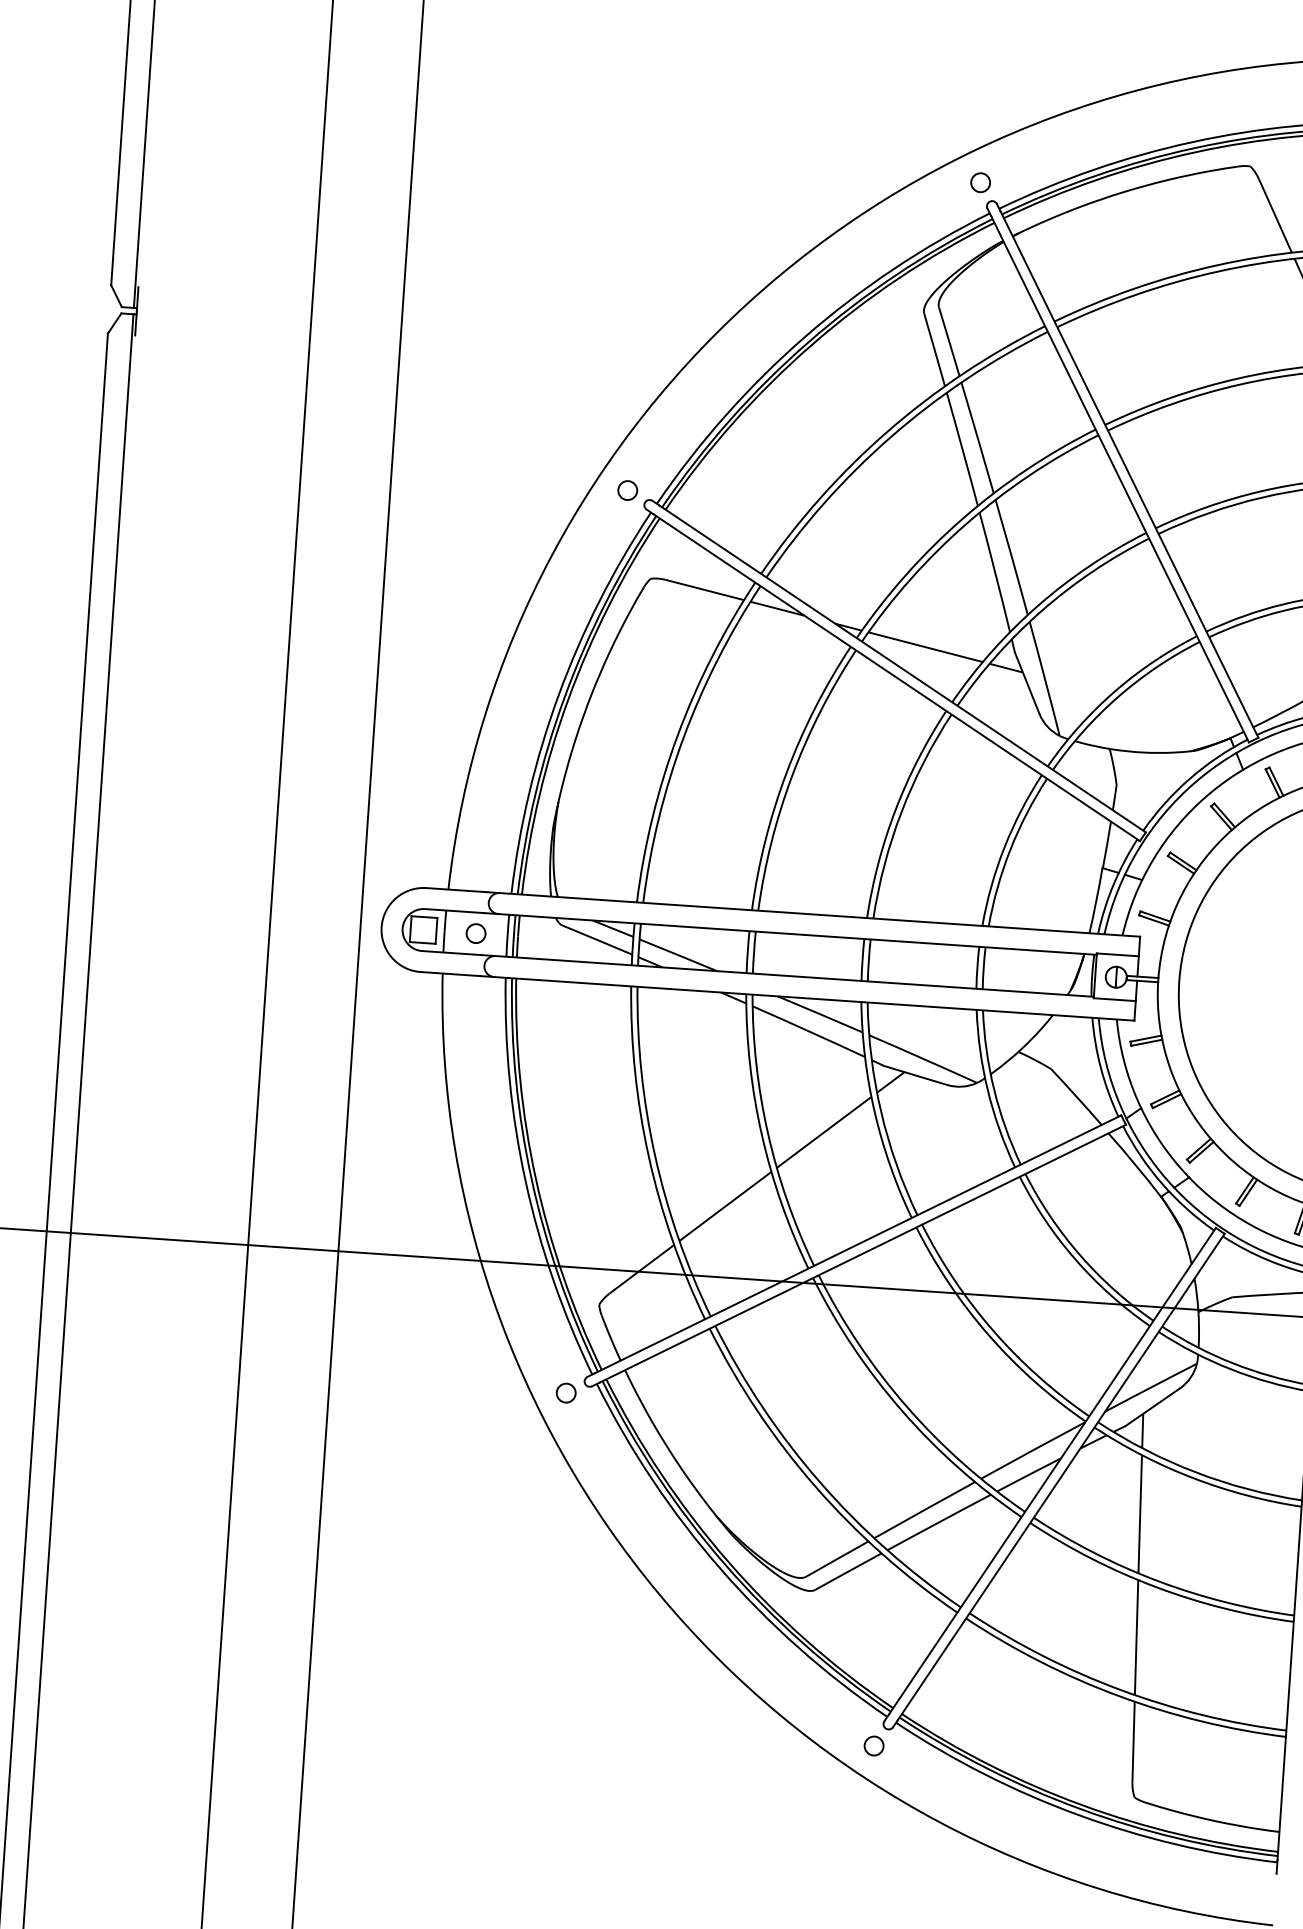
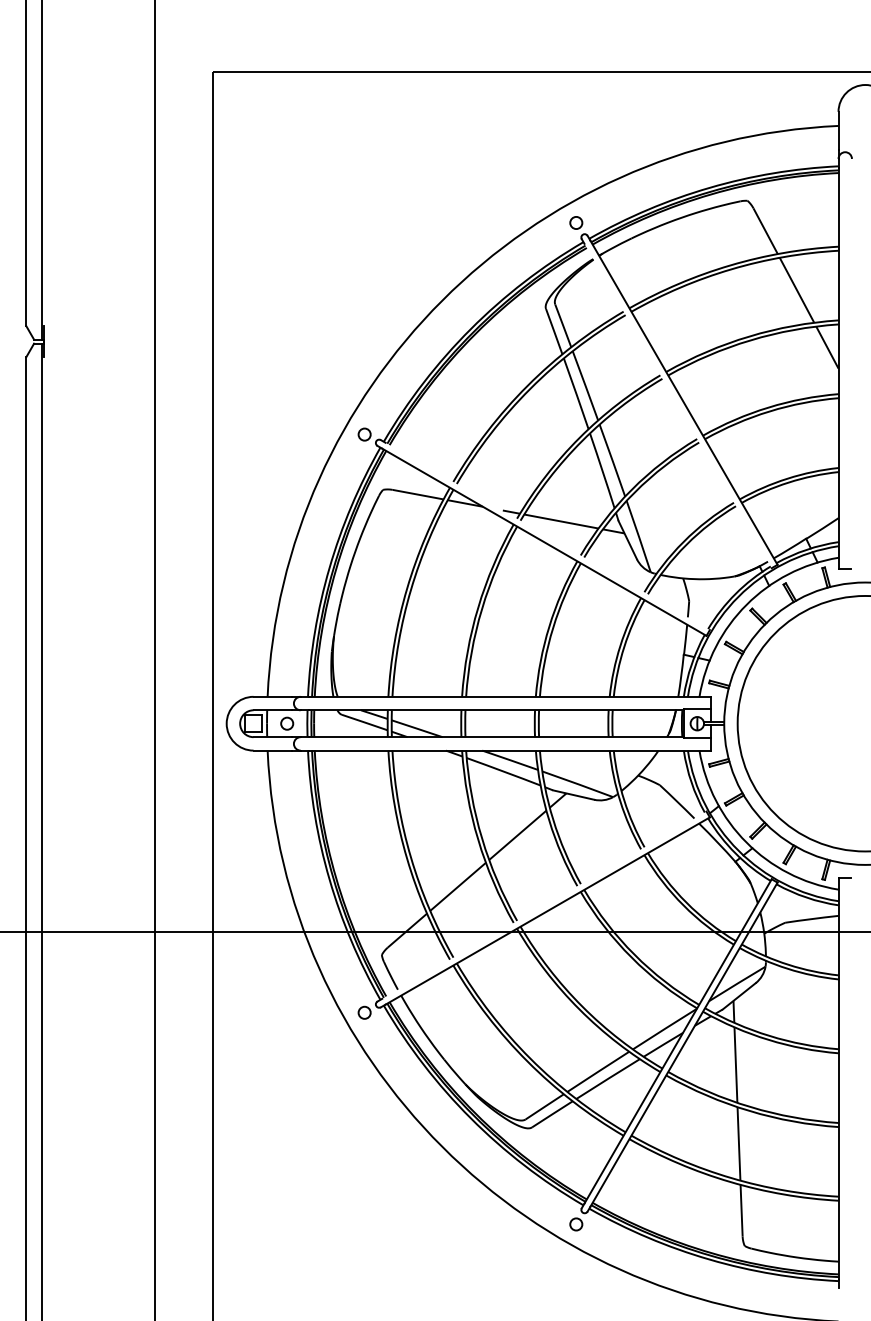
line: (1119, 478) -> (677, 405), removed
line: (902, 669) -> (547, 536), removed
line: (858, 1243) -> (544, 904), removed

